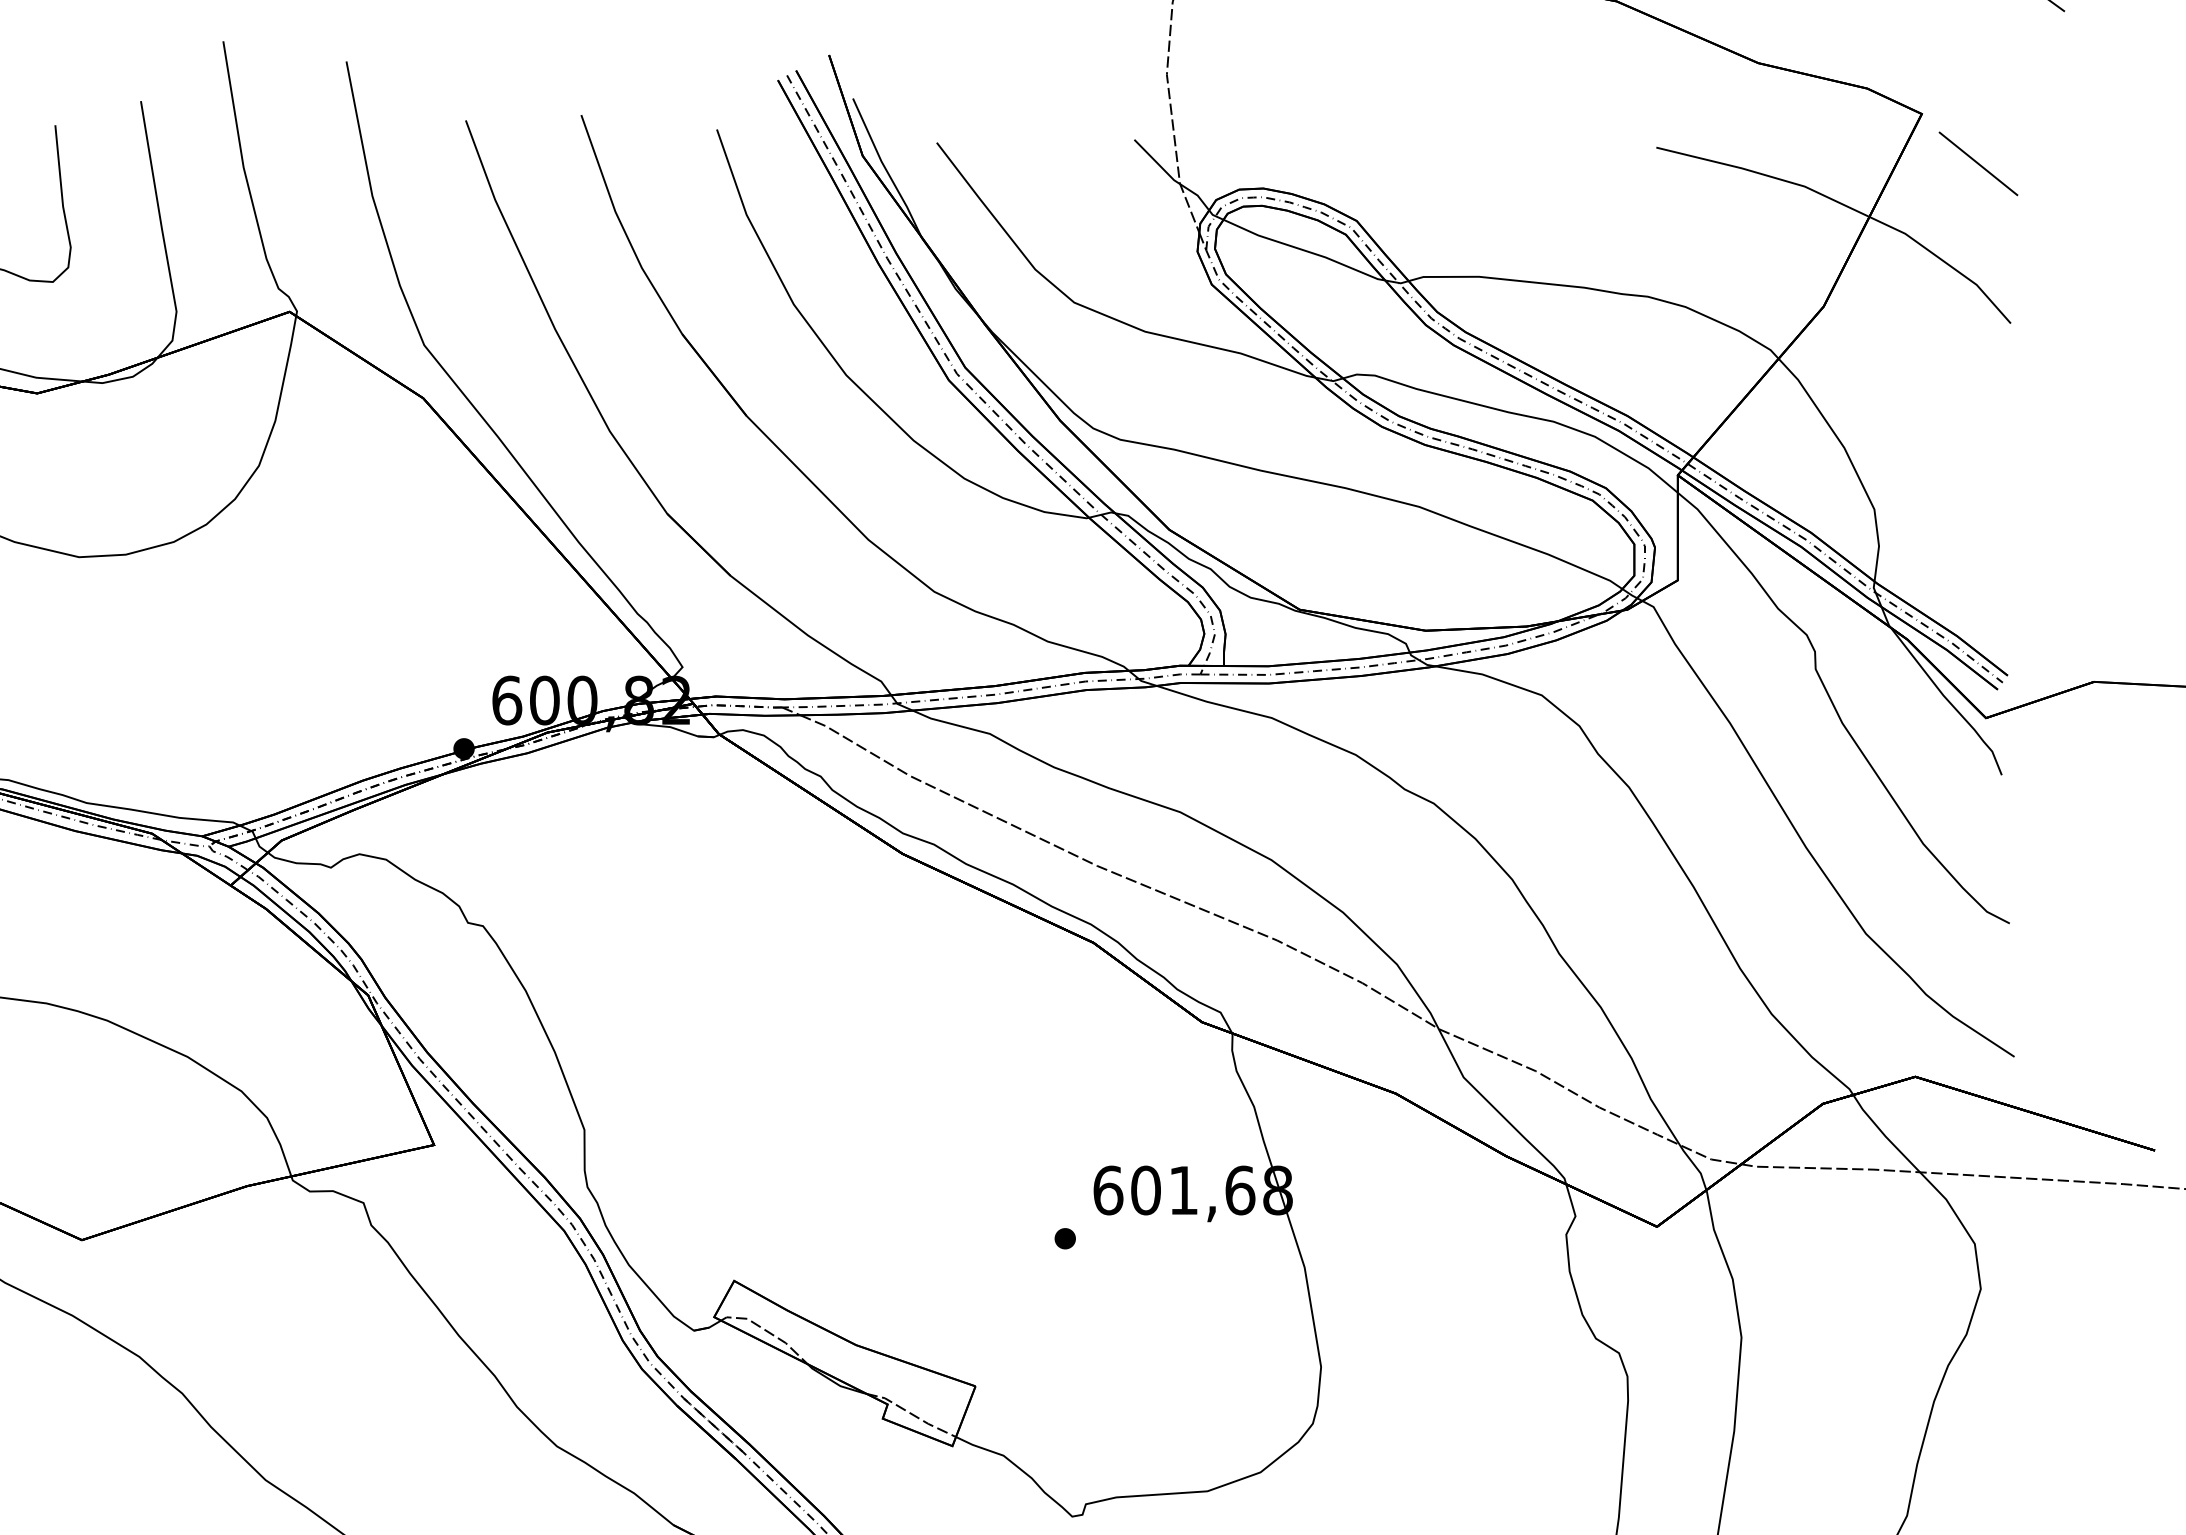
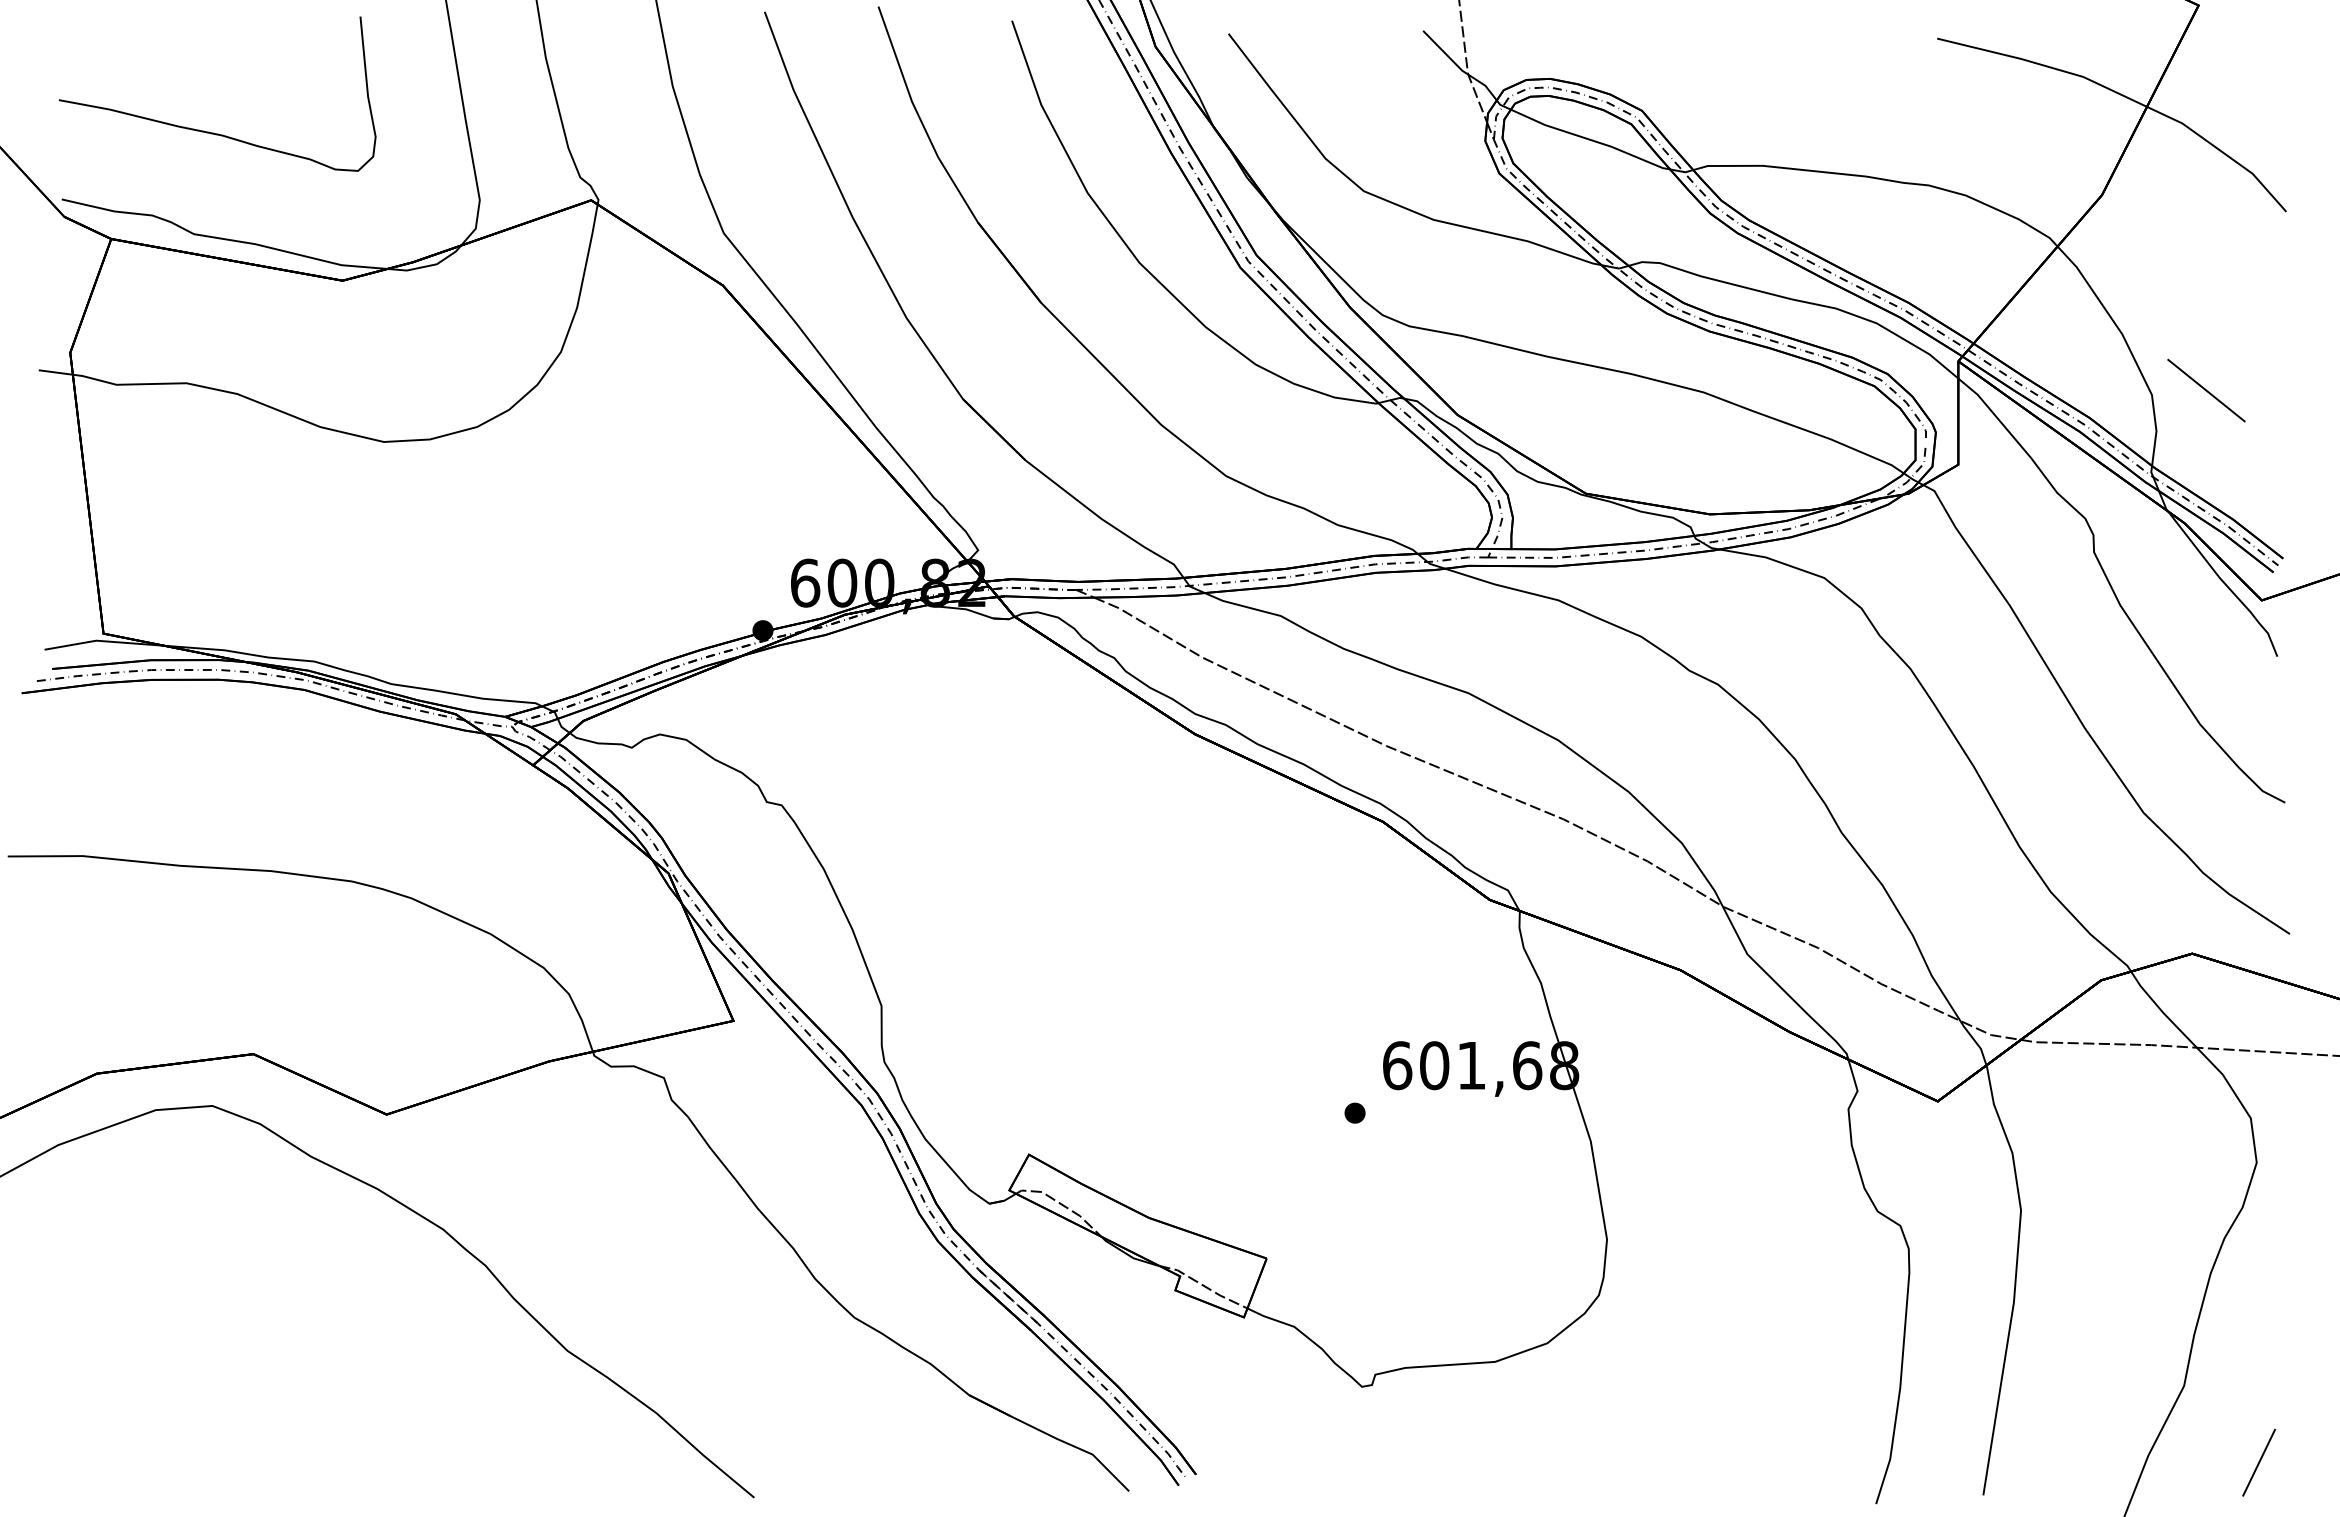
line: (1978, 163) -> (2206, 390), moved

